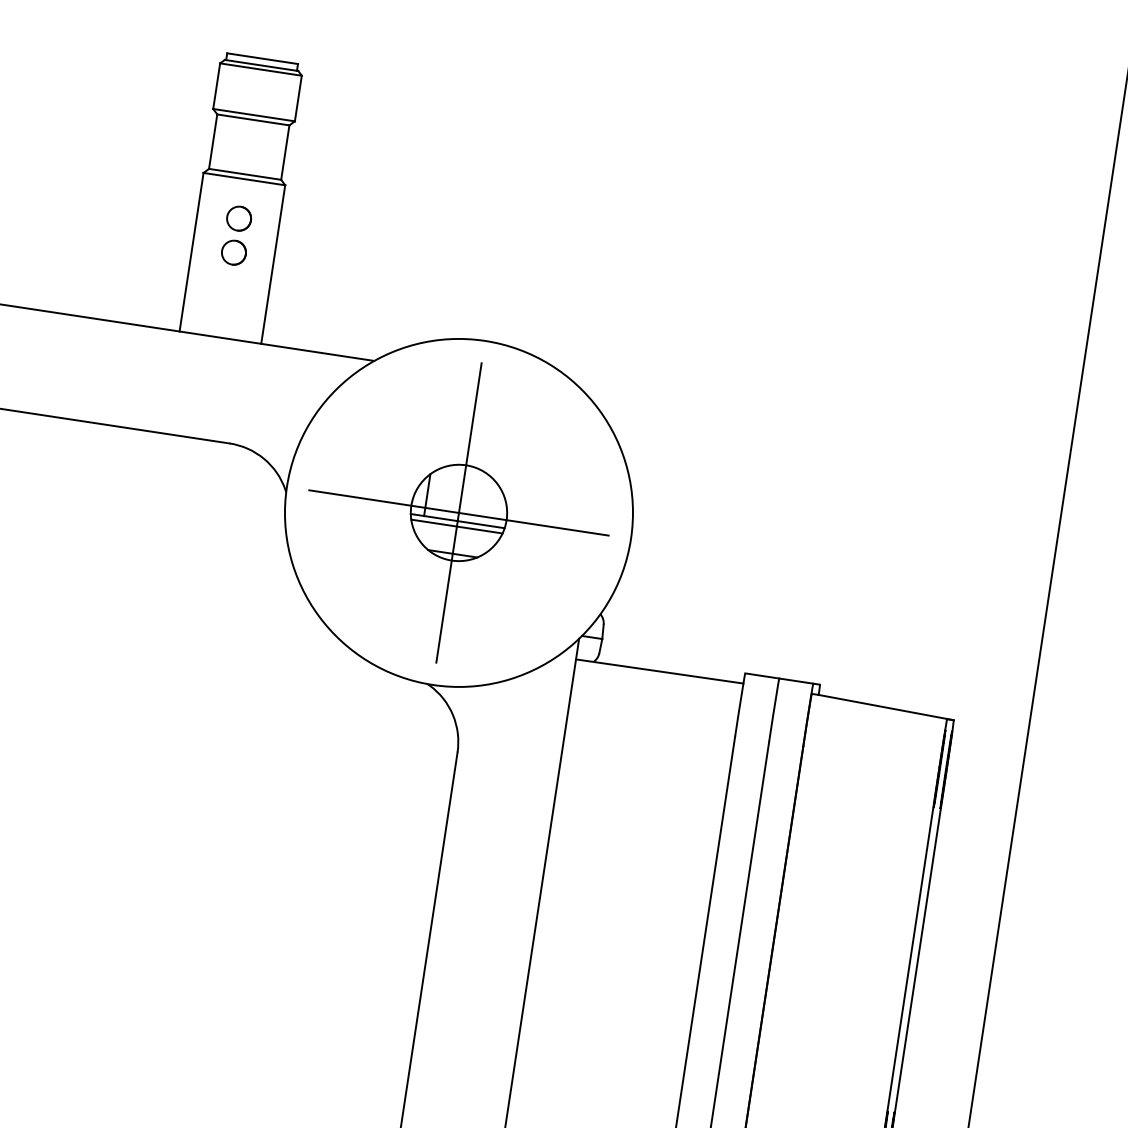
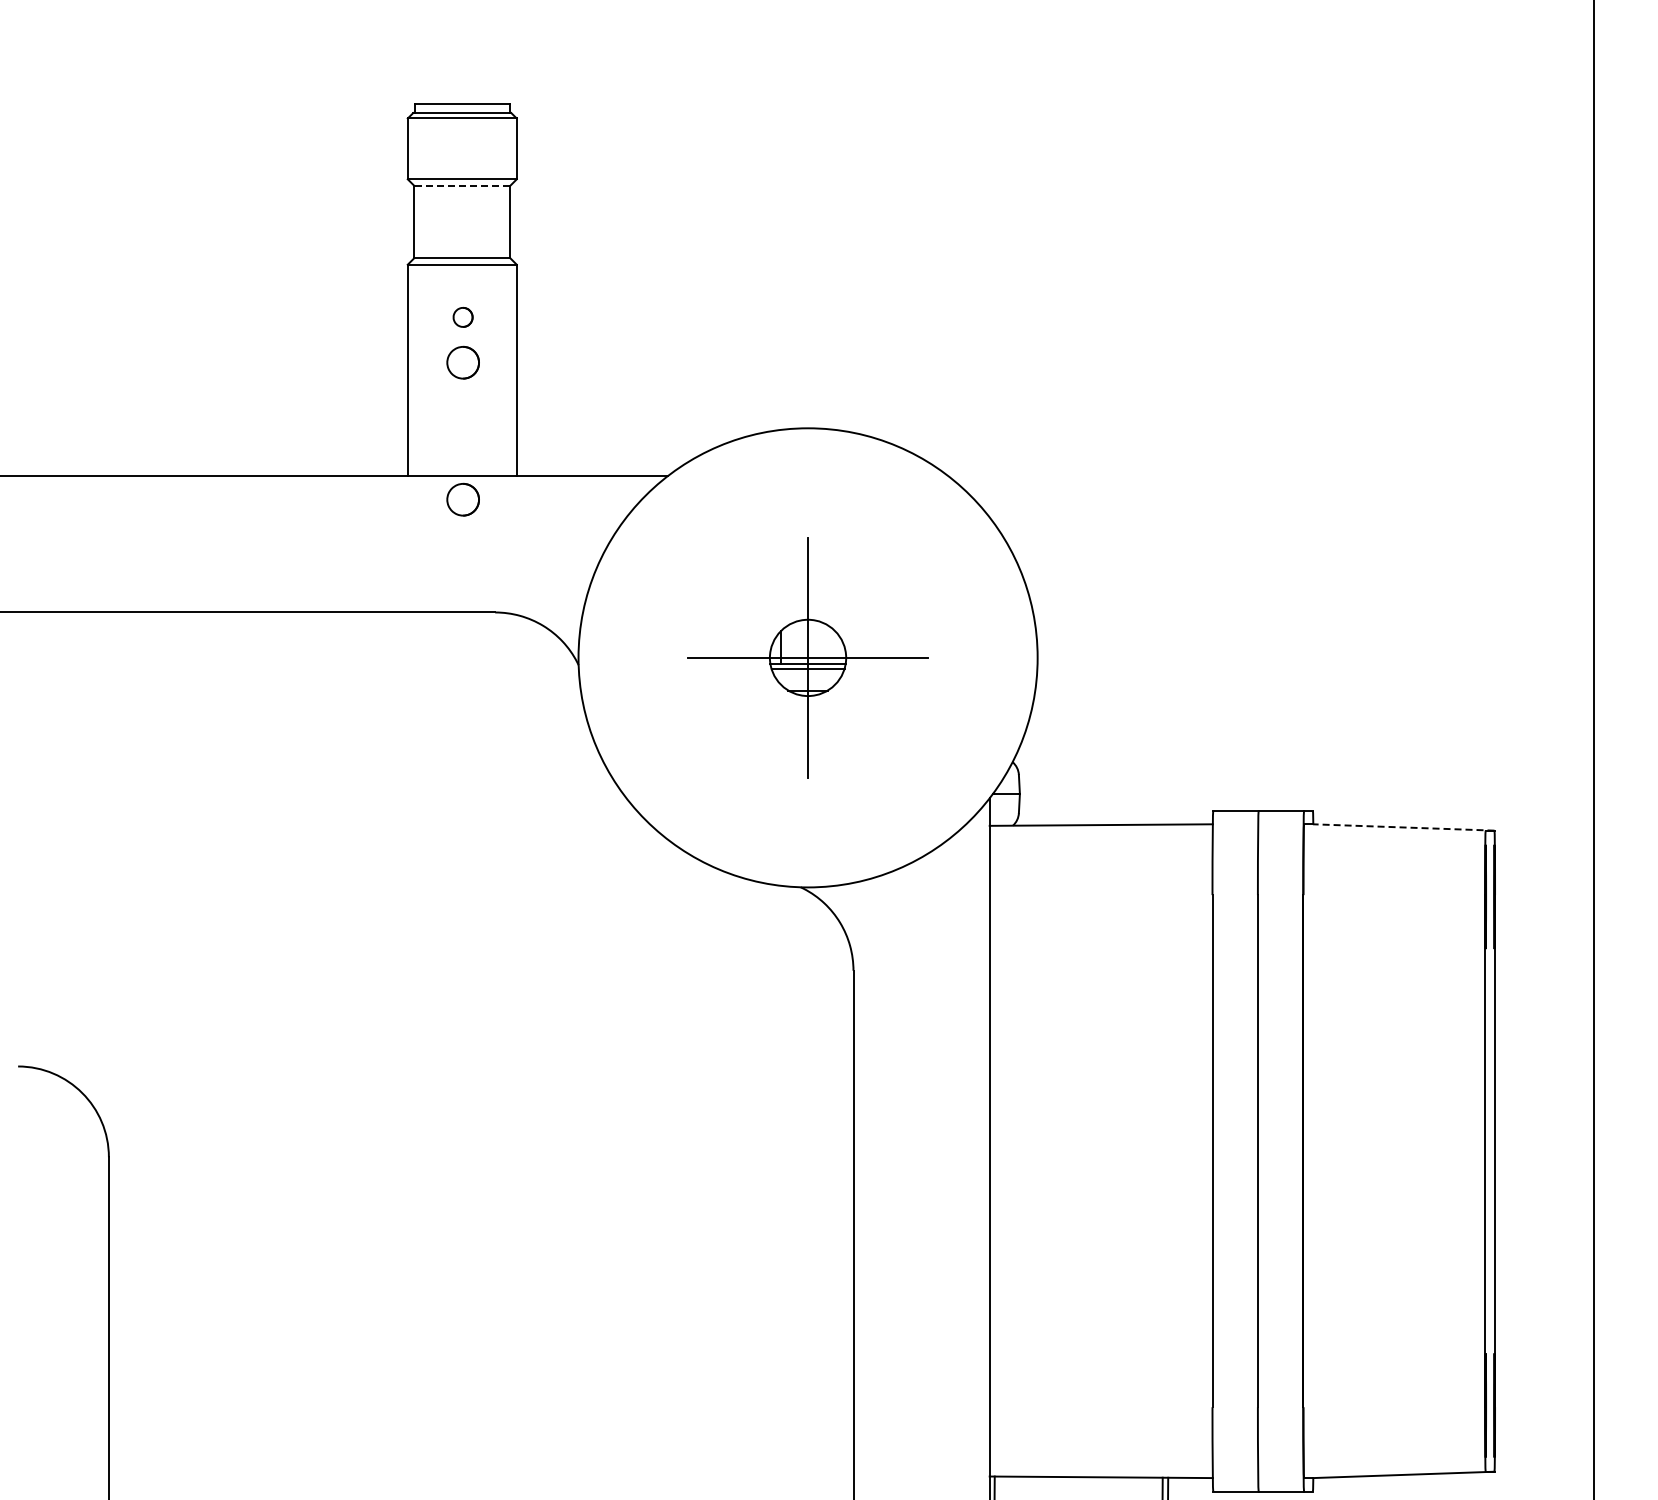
line: (252, 119) -> (461, 185), solid -> dashed
part: (238, 218) -> (462, 317), size x0.6
part: (217, 355) -> (462, 499), added
part: (458, 512) -> (807, 657), size x0.6
line: (885, 707) -> (1403, 827), solid -> dashed

